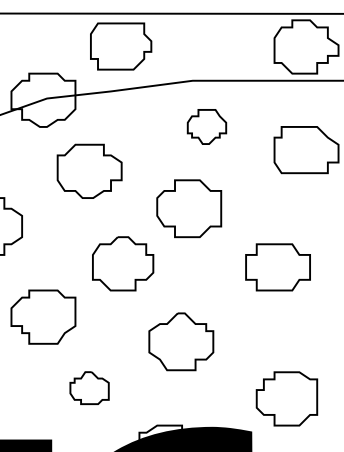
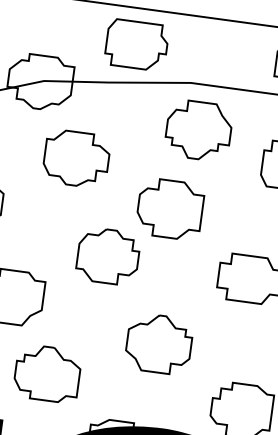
part: (121, 46) -> (137, 45), moved
part: (206, 126) -> (198, 130), size x1.67
part: (123, 263) -> (108, 256), moved
part: (181, 341) -> (159, 343), moved
part: (89, 387) -> (47, 373), size x1.67

